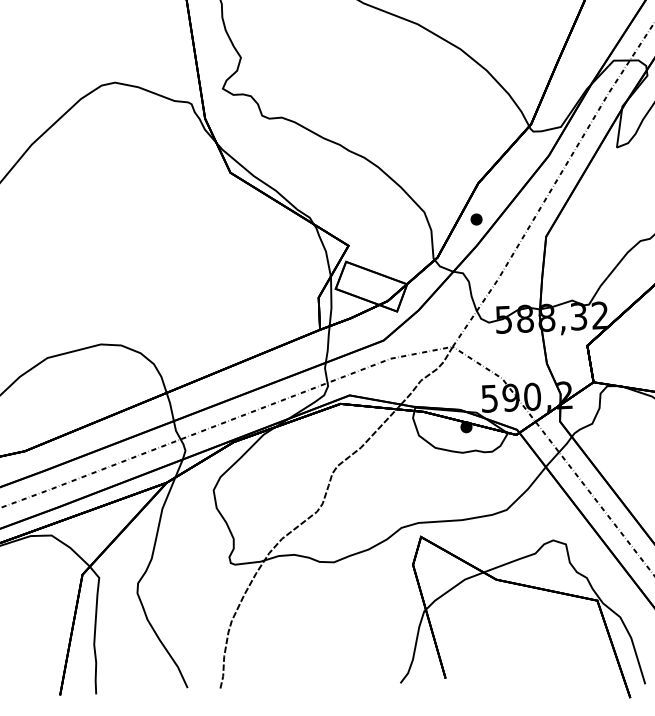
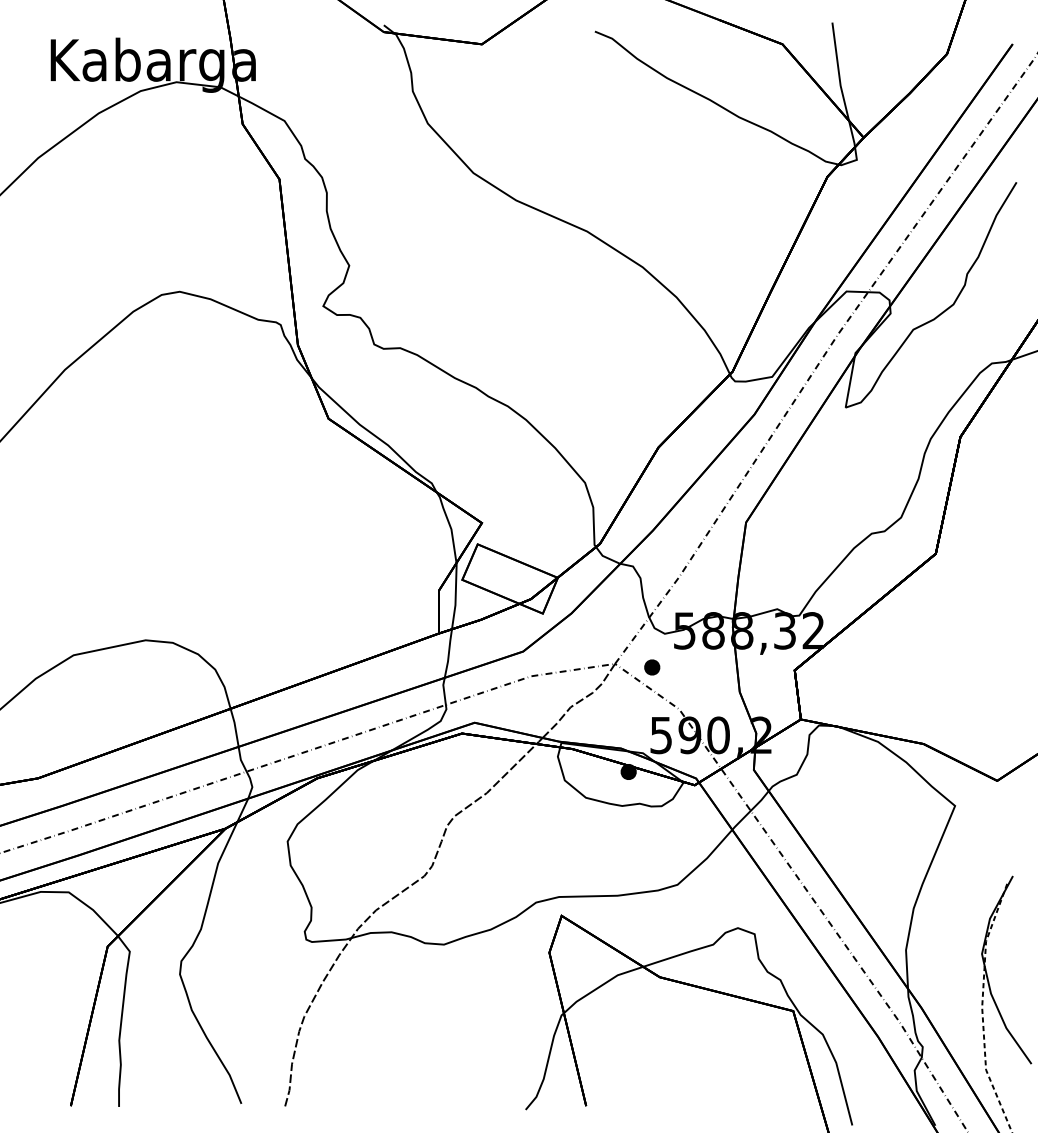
part: (476, 219) -> (652, 667), moved

